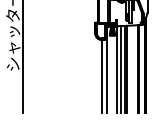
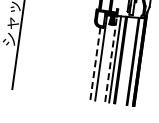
line: (116, 69) -> (111, 58), solid -> dashed
line: (101, 76) -> (95, 63), solid -> dashed

